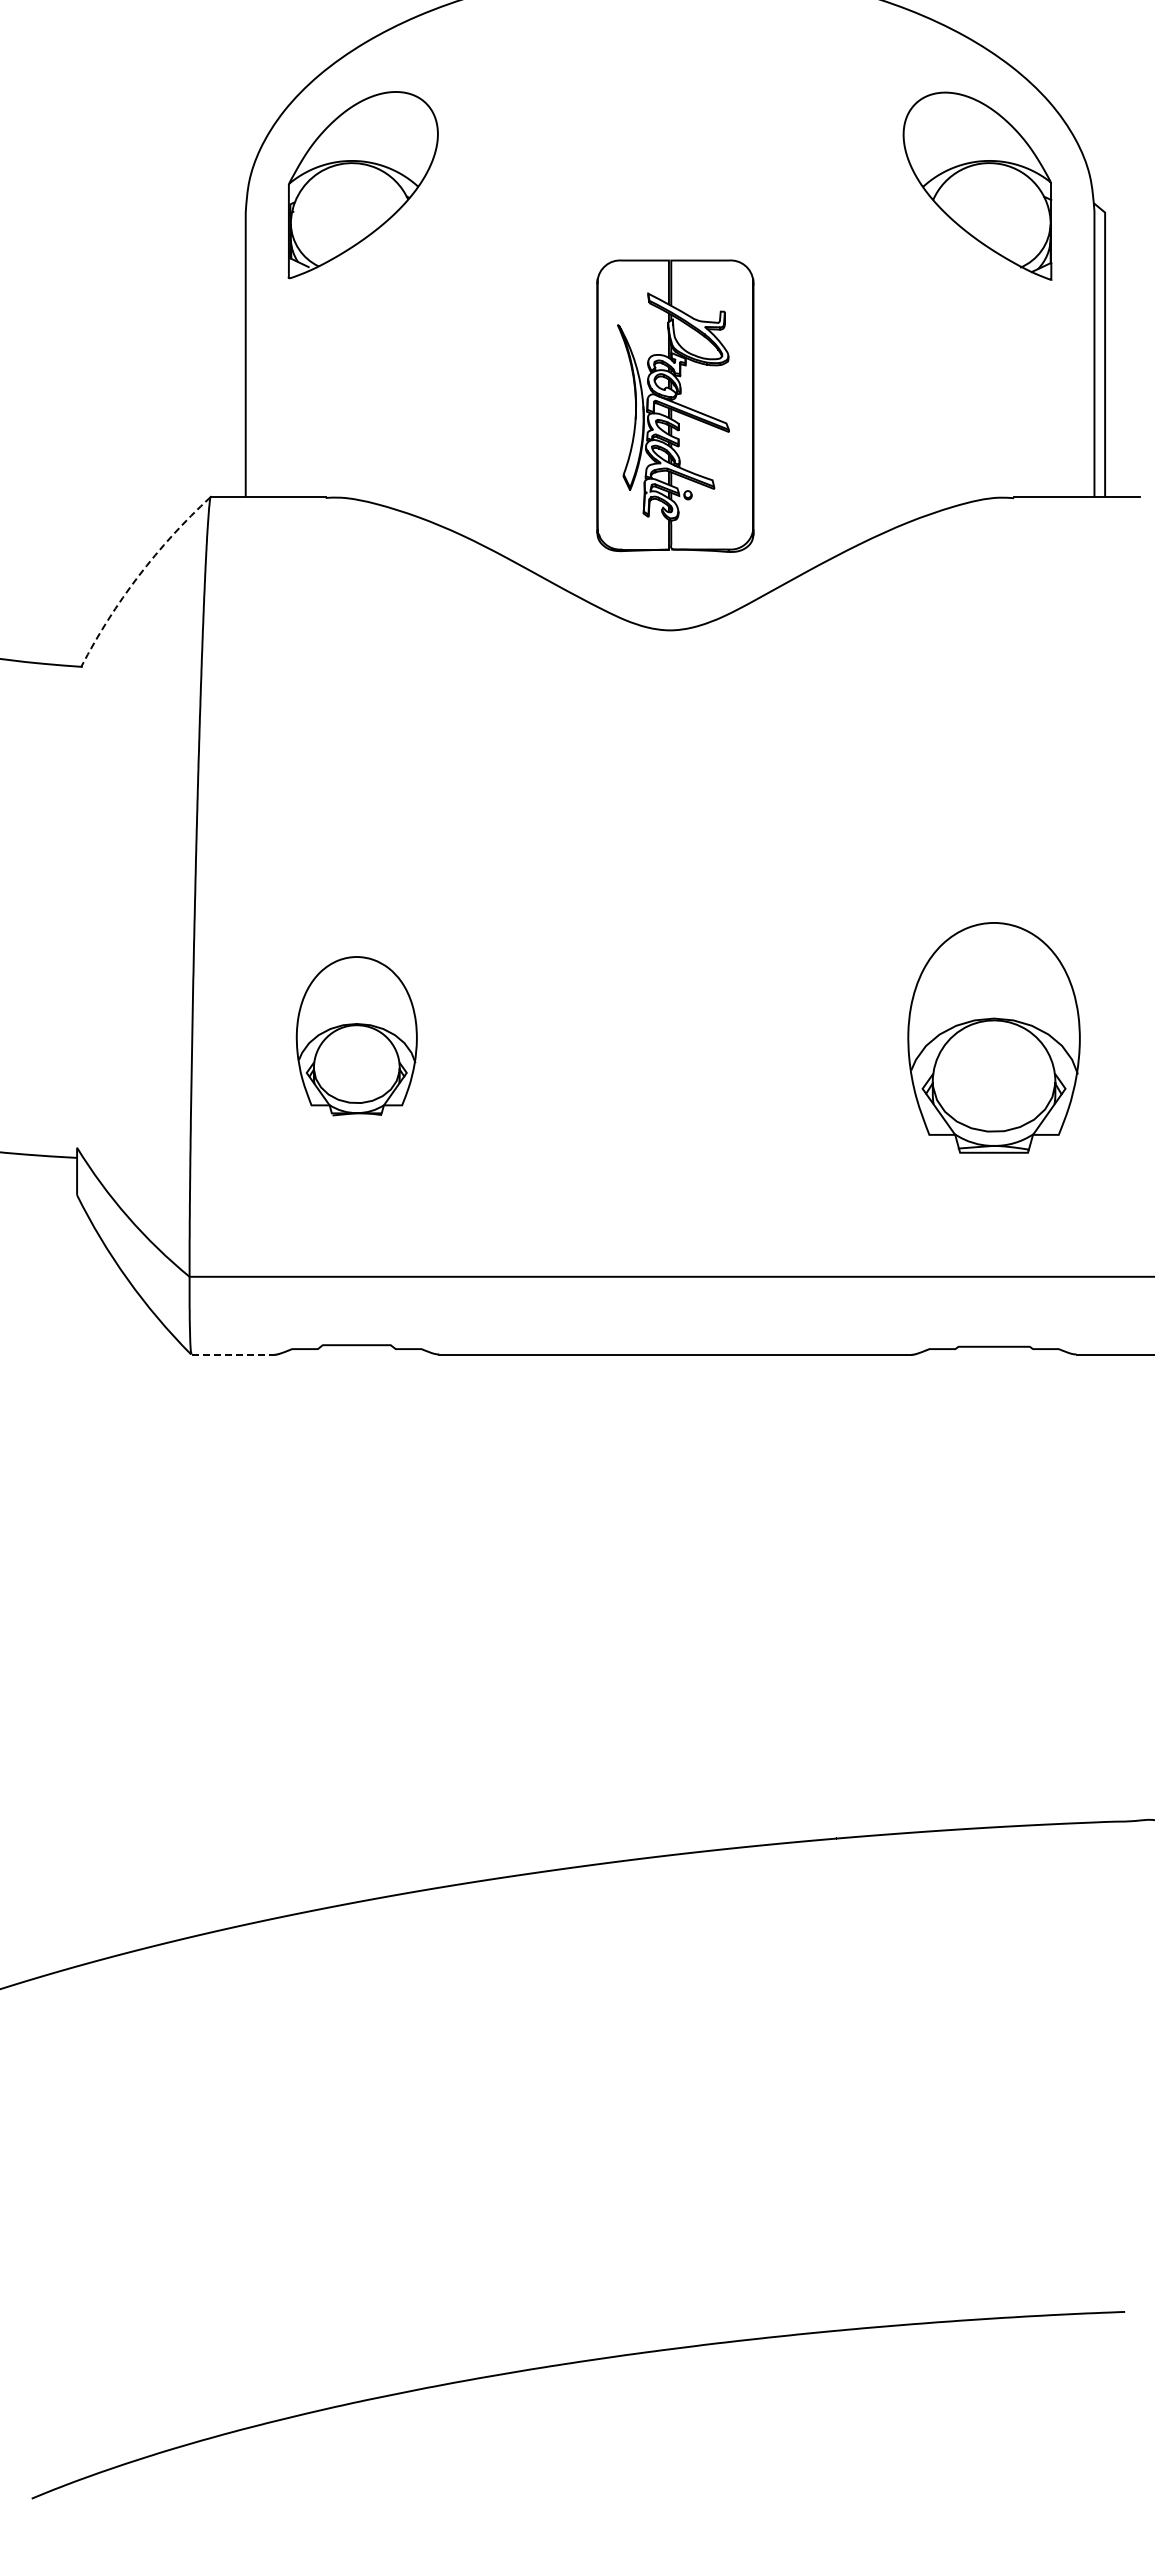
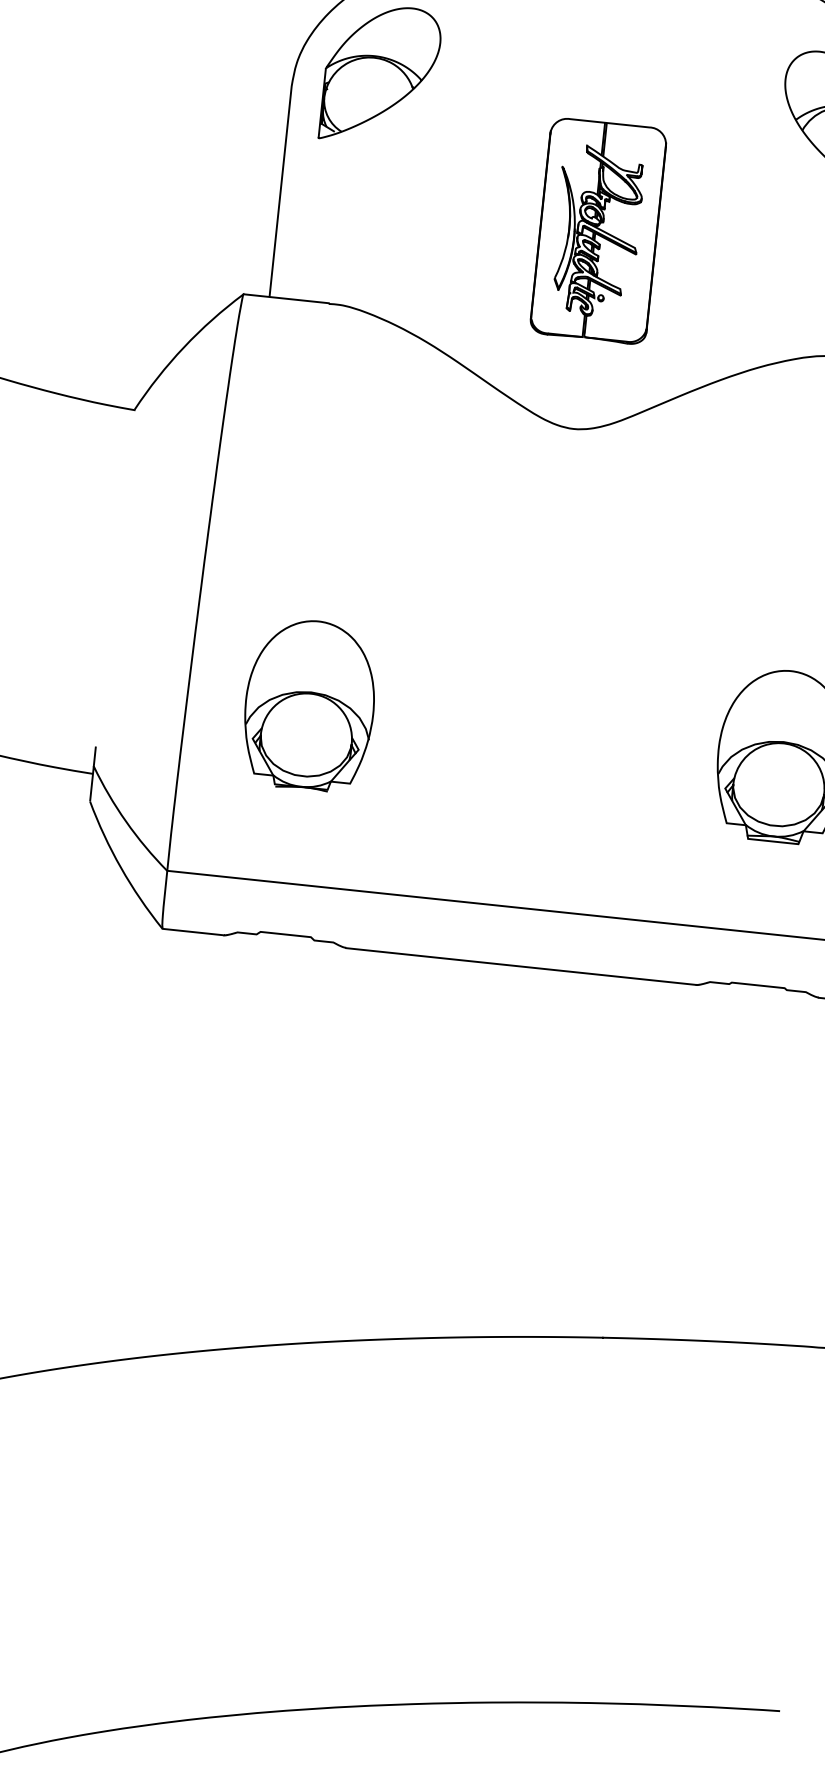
part: (675, 405) -> (598, 230), moved
arc: (138, 576) -> (183, 347), dashed -> solid
part: (356, 1036) -> (309, 705), size x1.43
line: (77, 1134) -> (95, 756), added
line: (233, 1354) -> (193, 931), dashed -> solid

